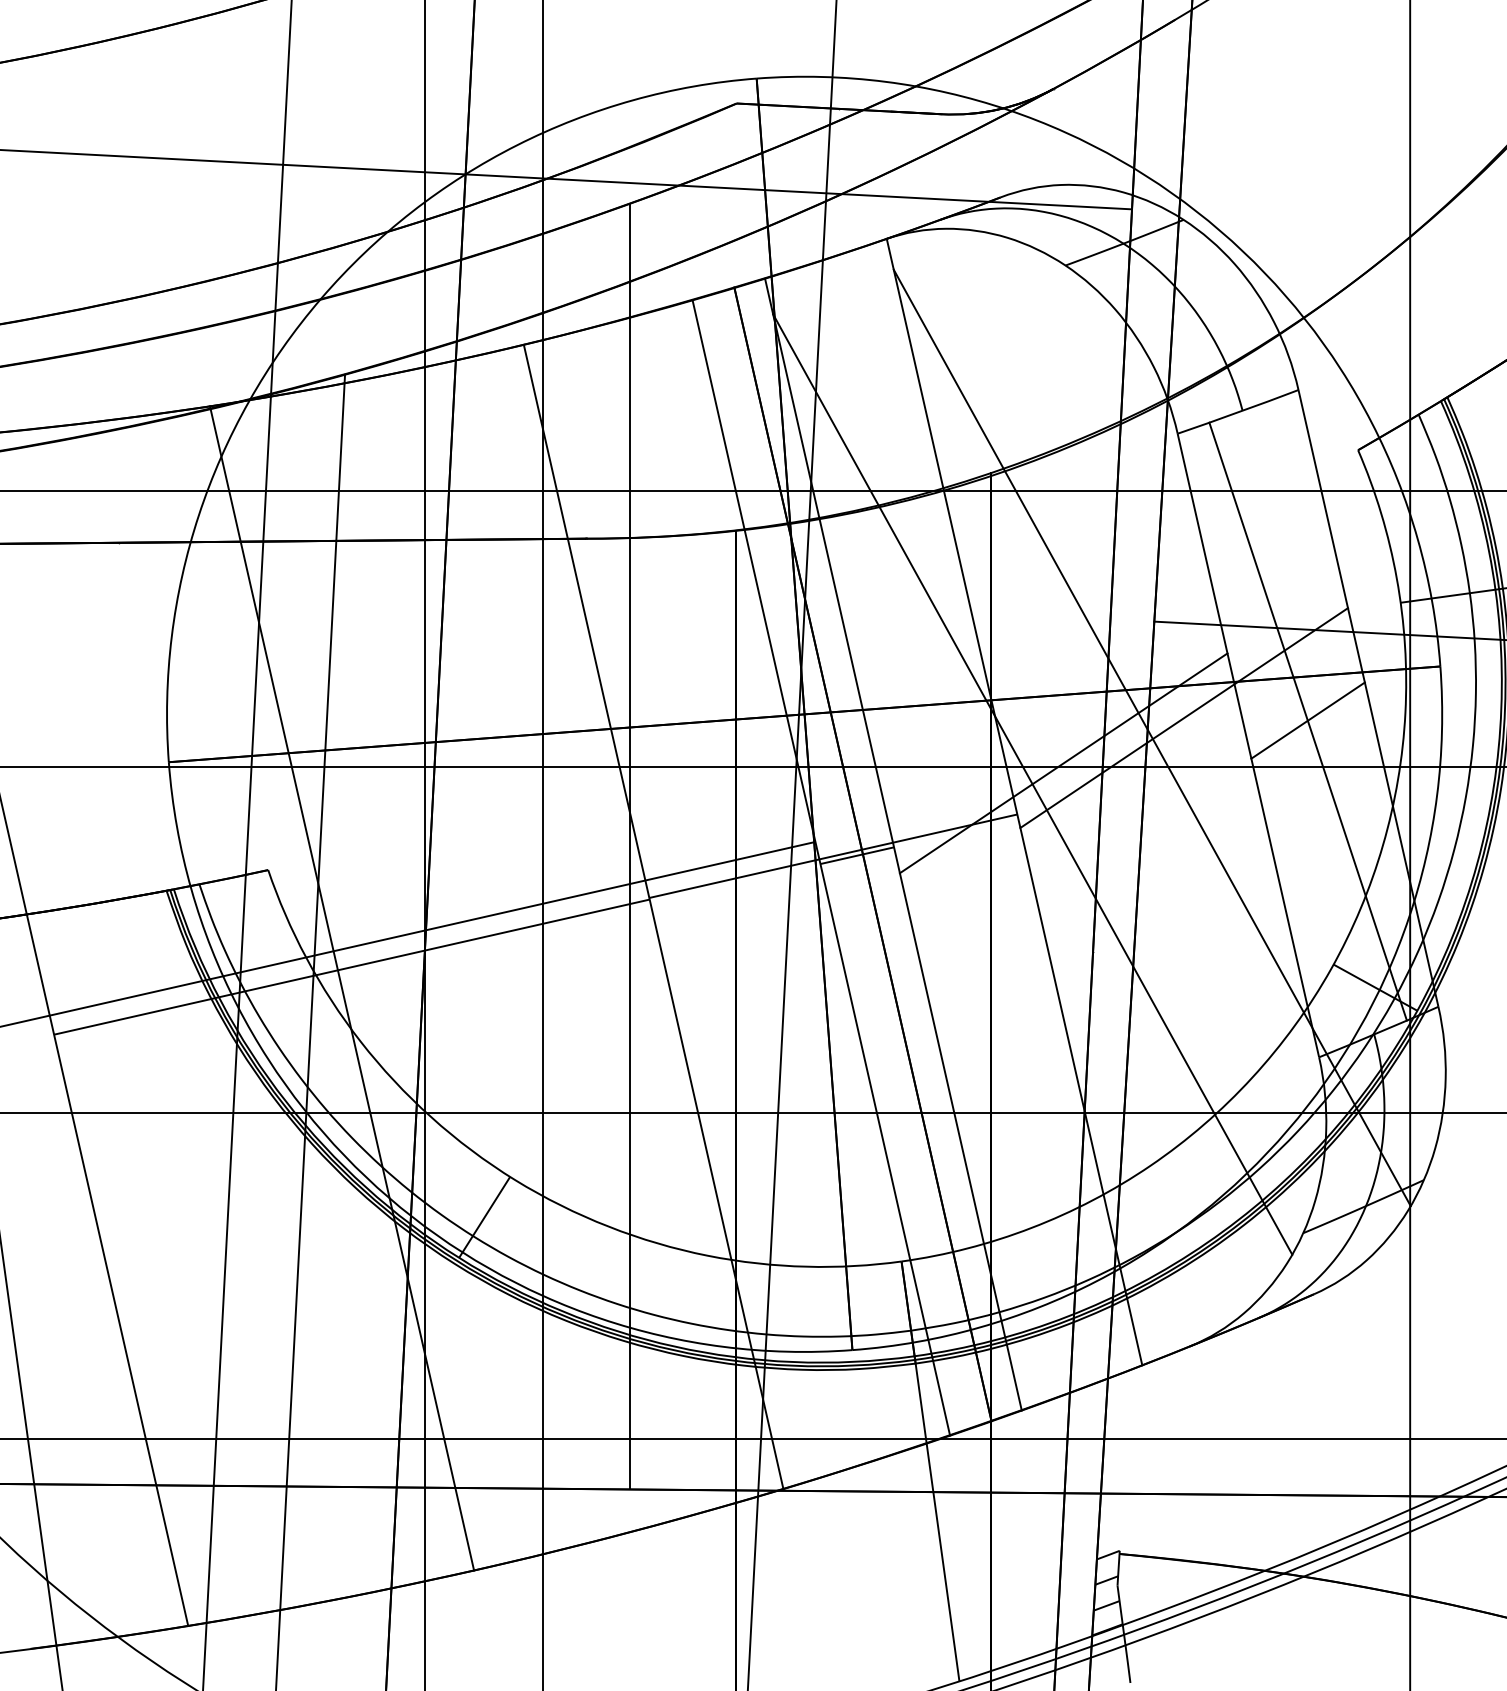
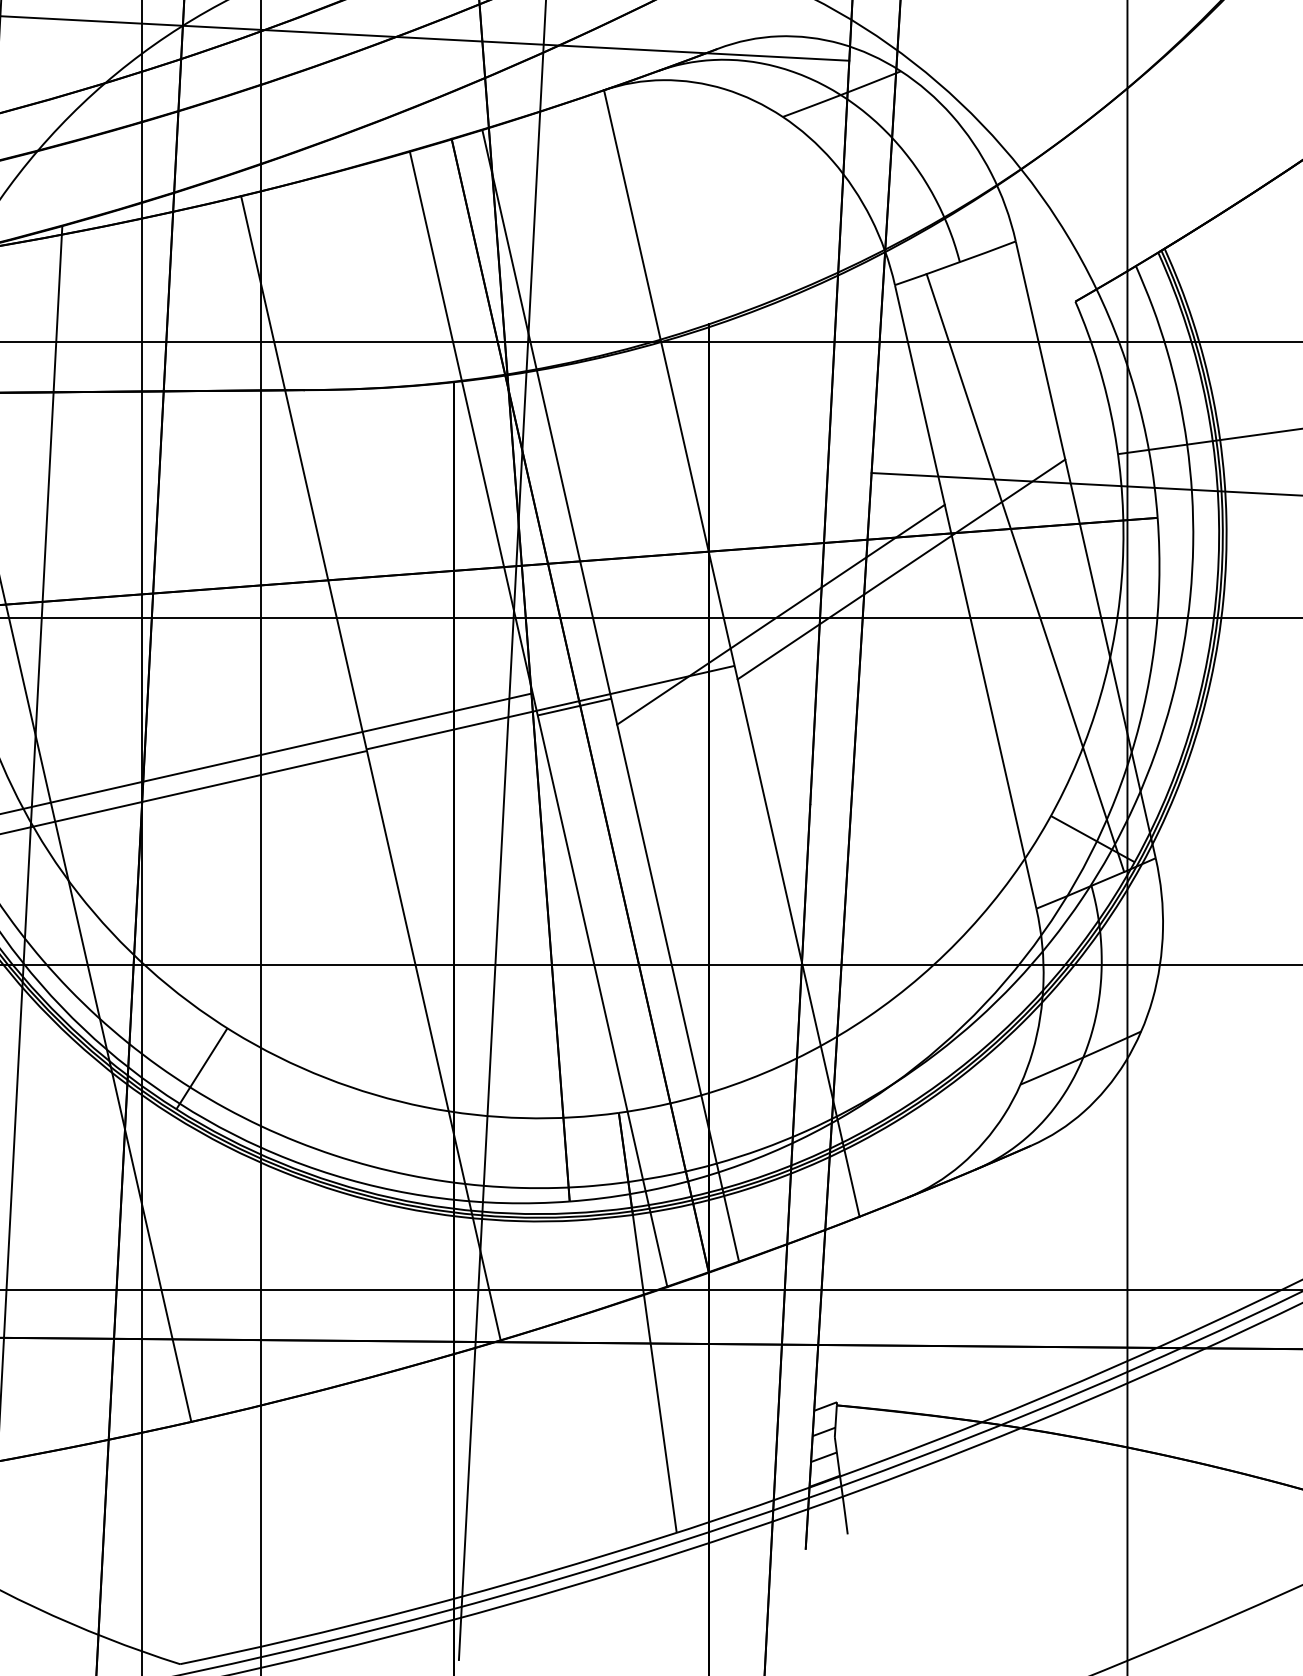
line: (1307, 720) -> (1024, 571), removed
line: (1151, 737) -> (868, 588), removed
line: (1032, 784) -> (749, 635), removed
line: (629, 846) -> (346, 697), removed

